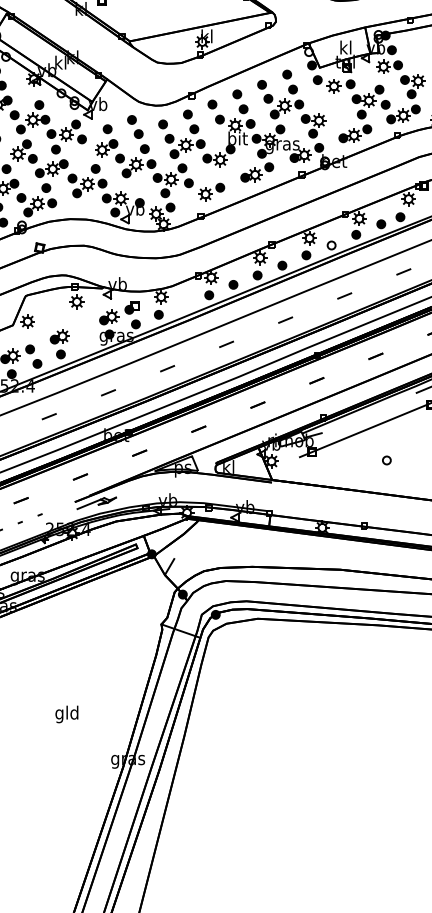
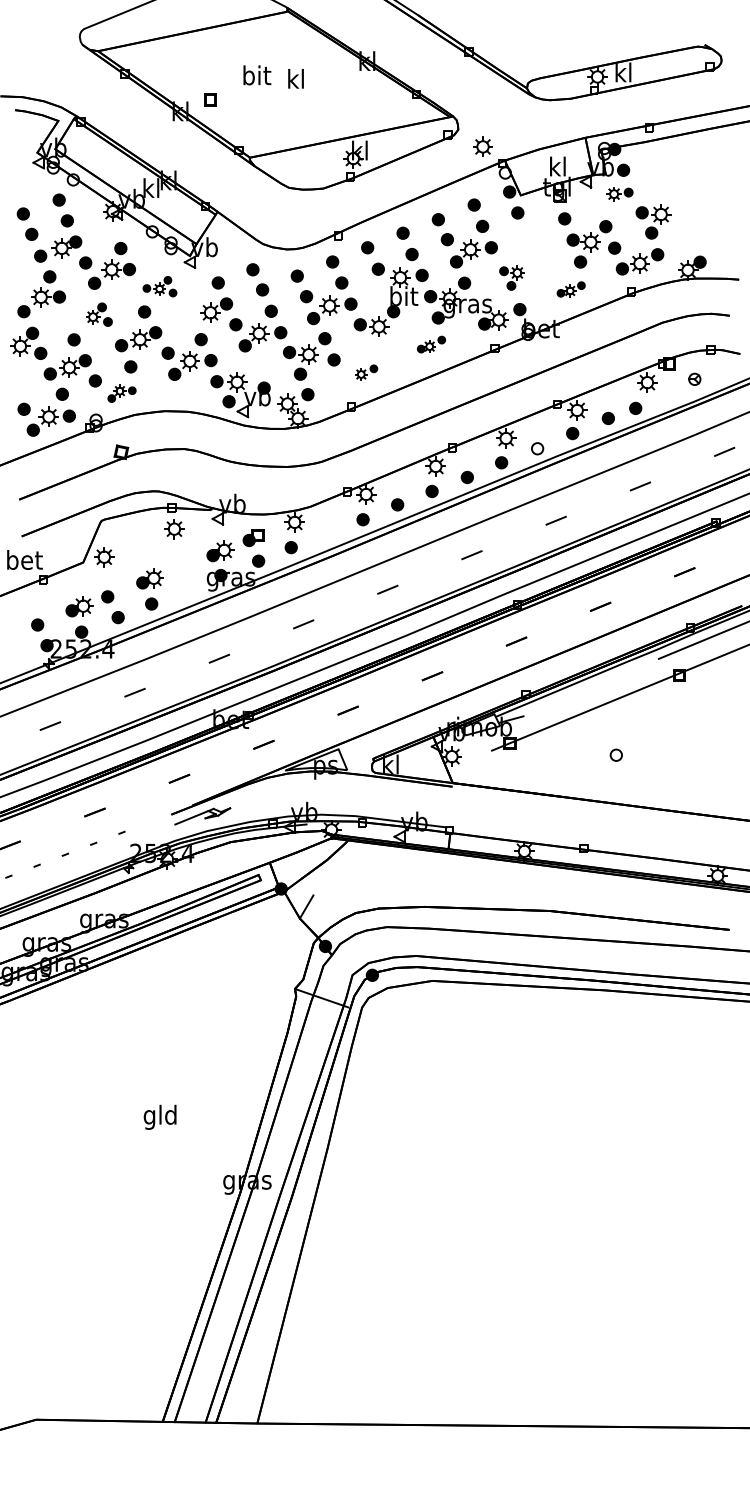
part: (389, 67) -> (619, 194), size x0.7
part: (333, 86) -> (482, 146), moved
part: (313, 125) -> (511, 277), size x0.7
part: (66, 131) -> (159, 286), size x0.6
part: (354, 133) -> (570, 289), size x0.6
part: (24, 151) -> (99, 314), size x0.7
part: (257, 172) -> (431, 344), size x0.6
part: (211, 192) -> (366, 372), size x0.6
part: (39, 206) -> (121, 393), size x0.6

